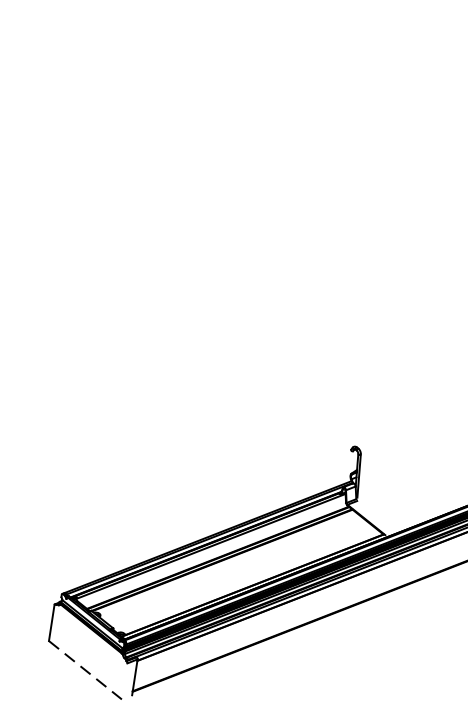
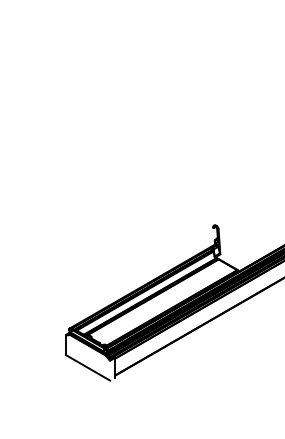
line: (85, 671) -> (88, 368), dashed -> solid

